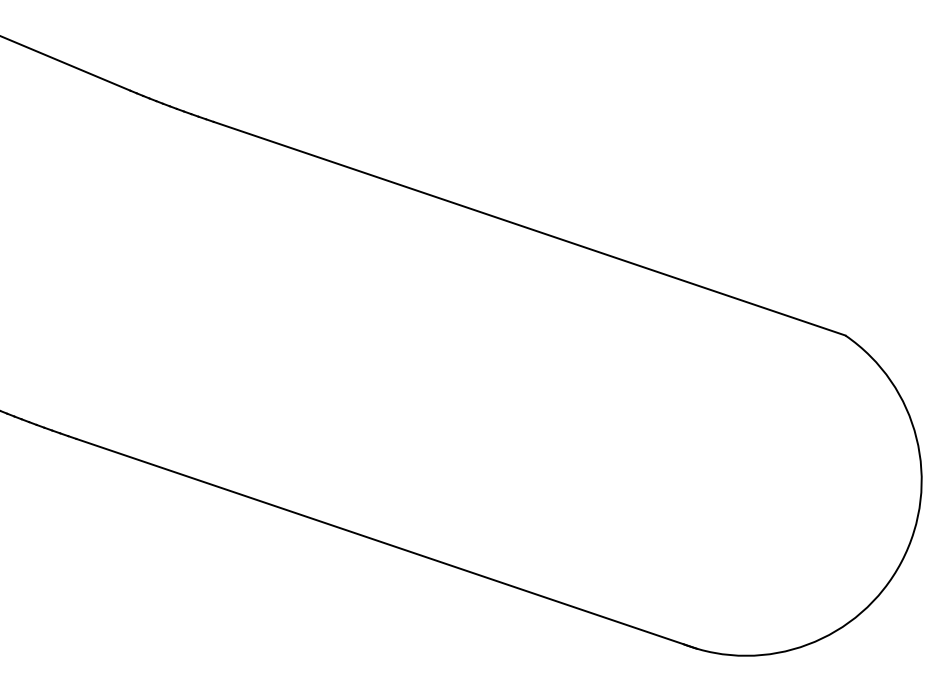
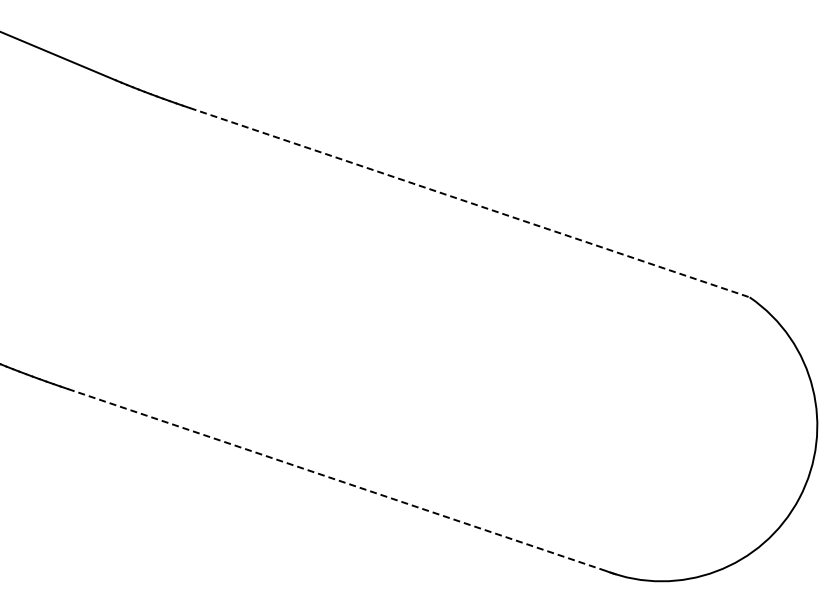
line: (529, 228) -> (469, 202), solid -> dashed
line: (387, 544) -> (343, 482), solid -> dashed

